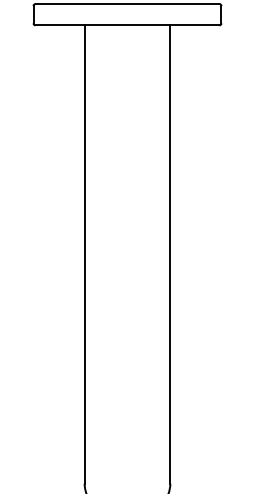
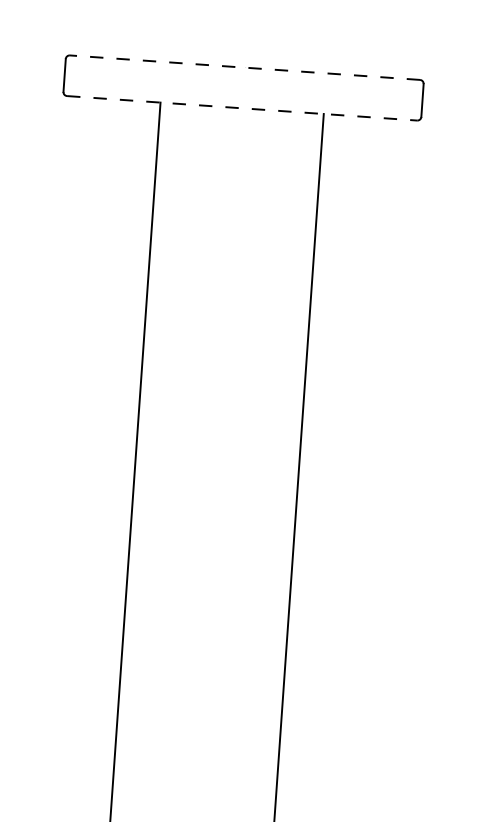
line: (127, 4) -> (244, 68), solid -> dashed
line: (127, 25) -> (242, 108), solid -> dashed

